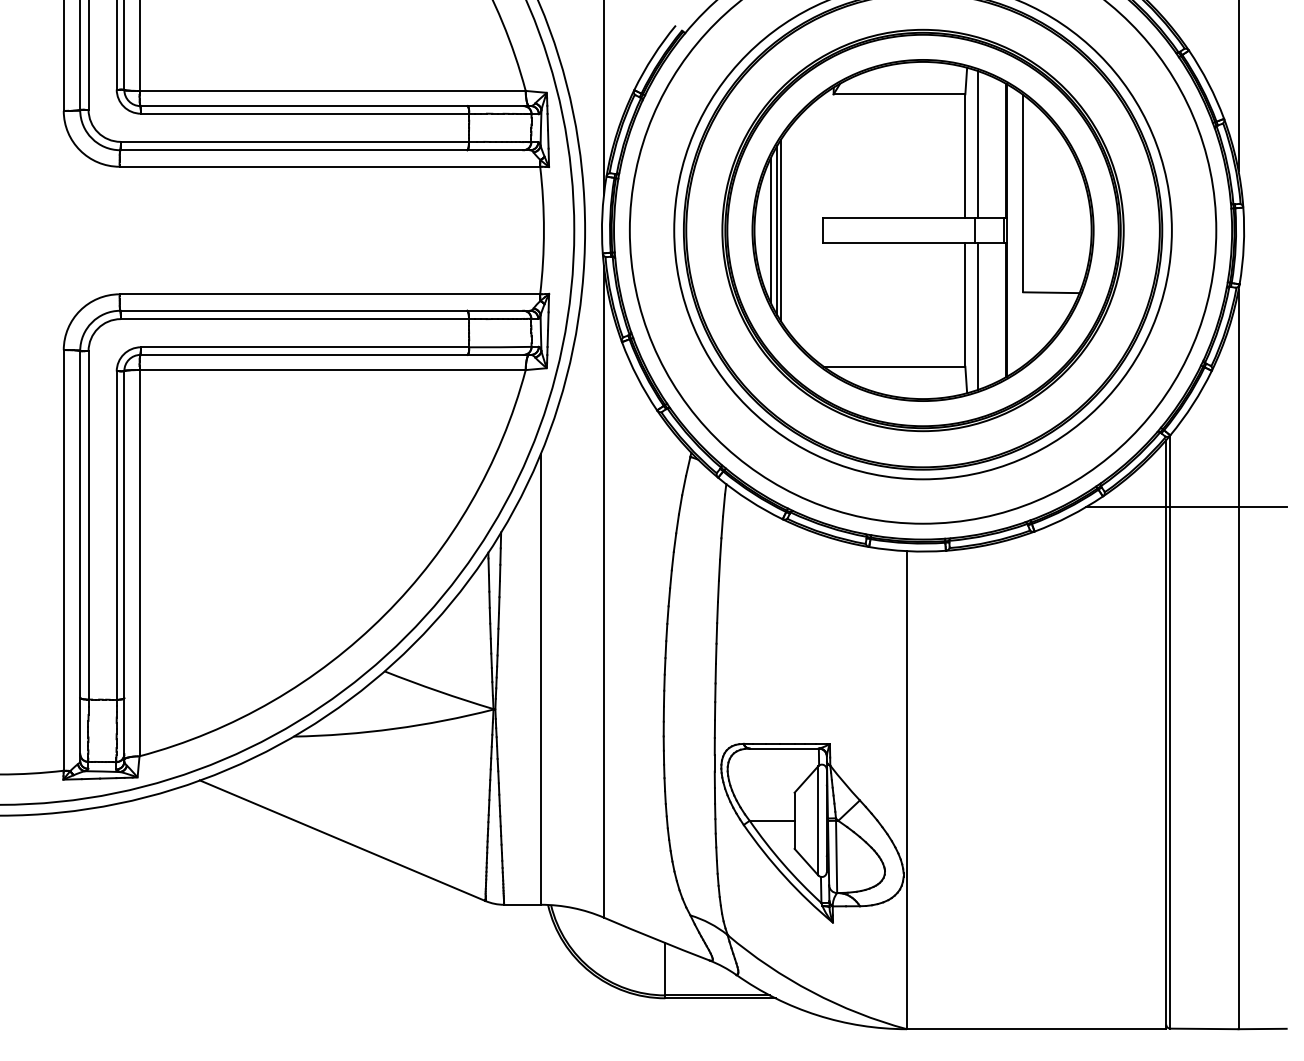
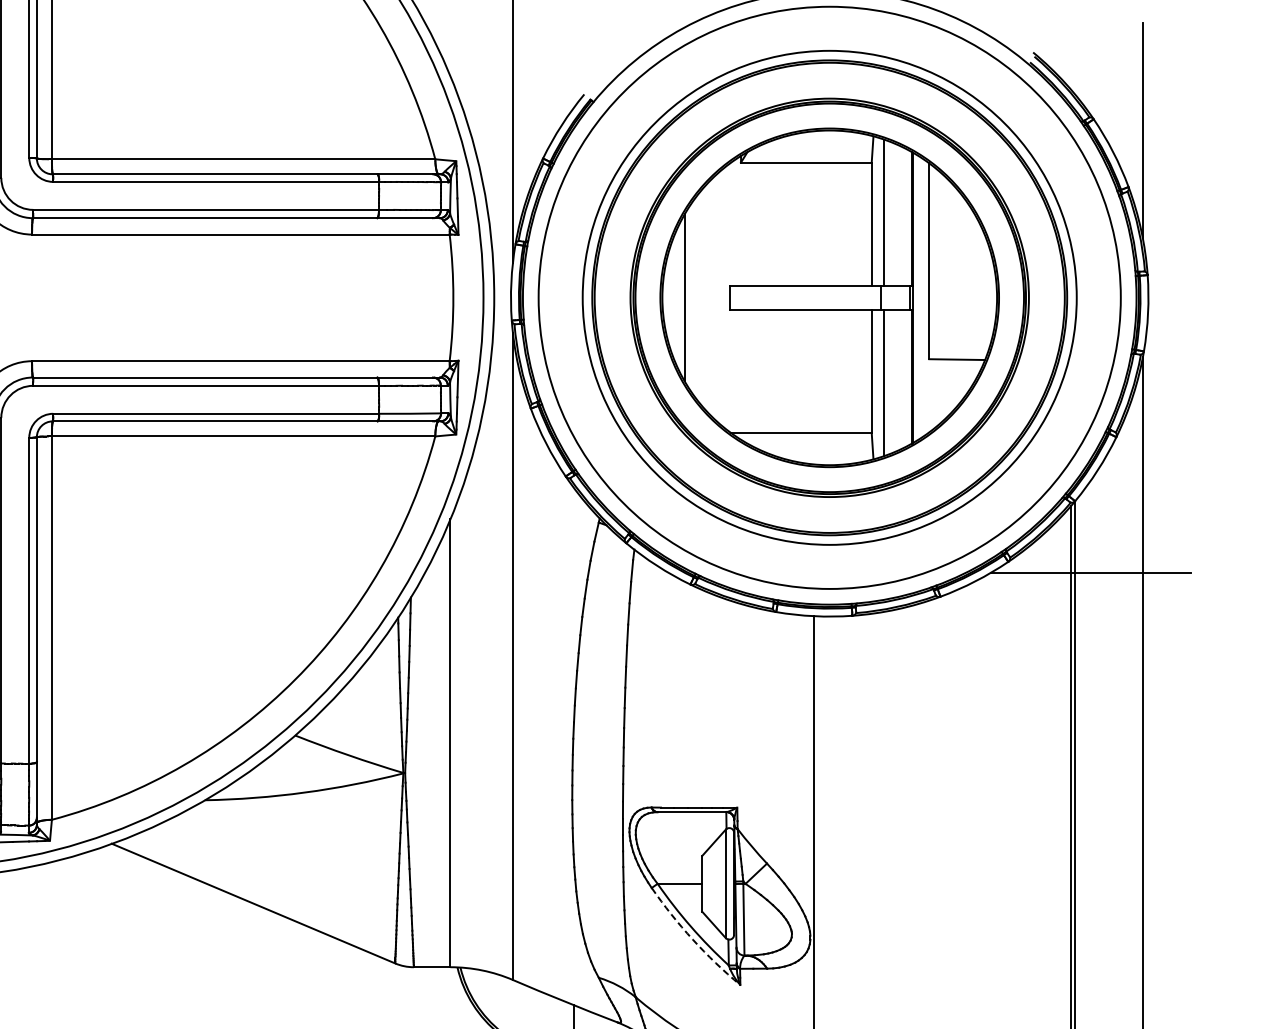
line: (770, 230) -> (678, 297), removed
line: (780, 230) -> (688, 297), removed
arc: (785, 876) -> (693, 939), solid -> dashed

